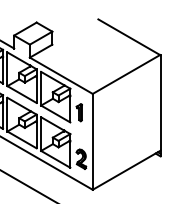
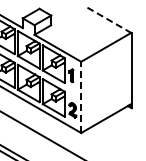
line: (129, 36) -> (108, 19), solid -> dashed
line: (93, 141) -> (81, 97), solid -> dashed

